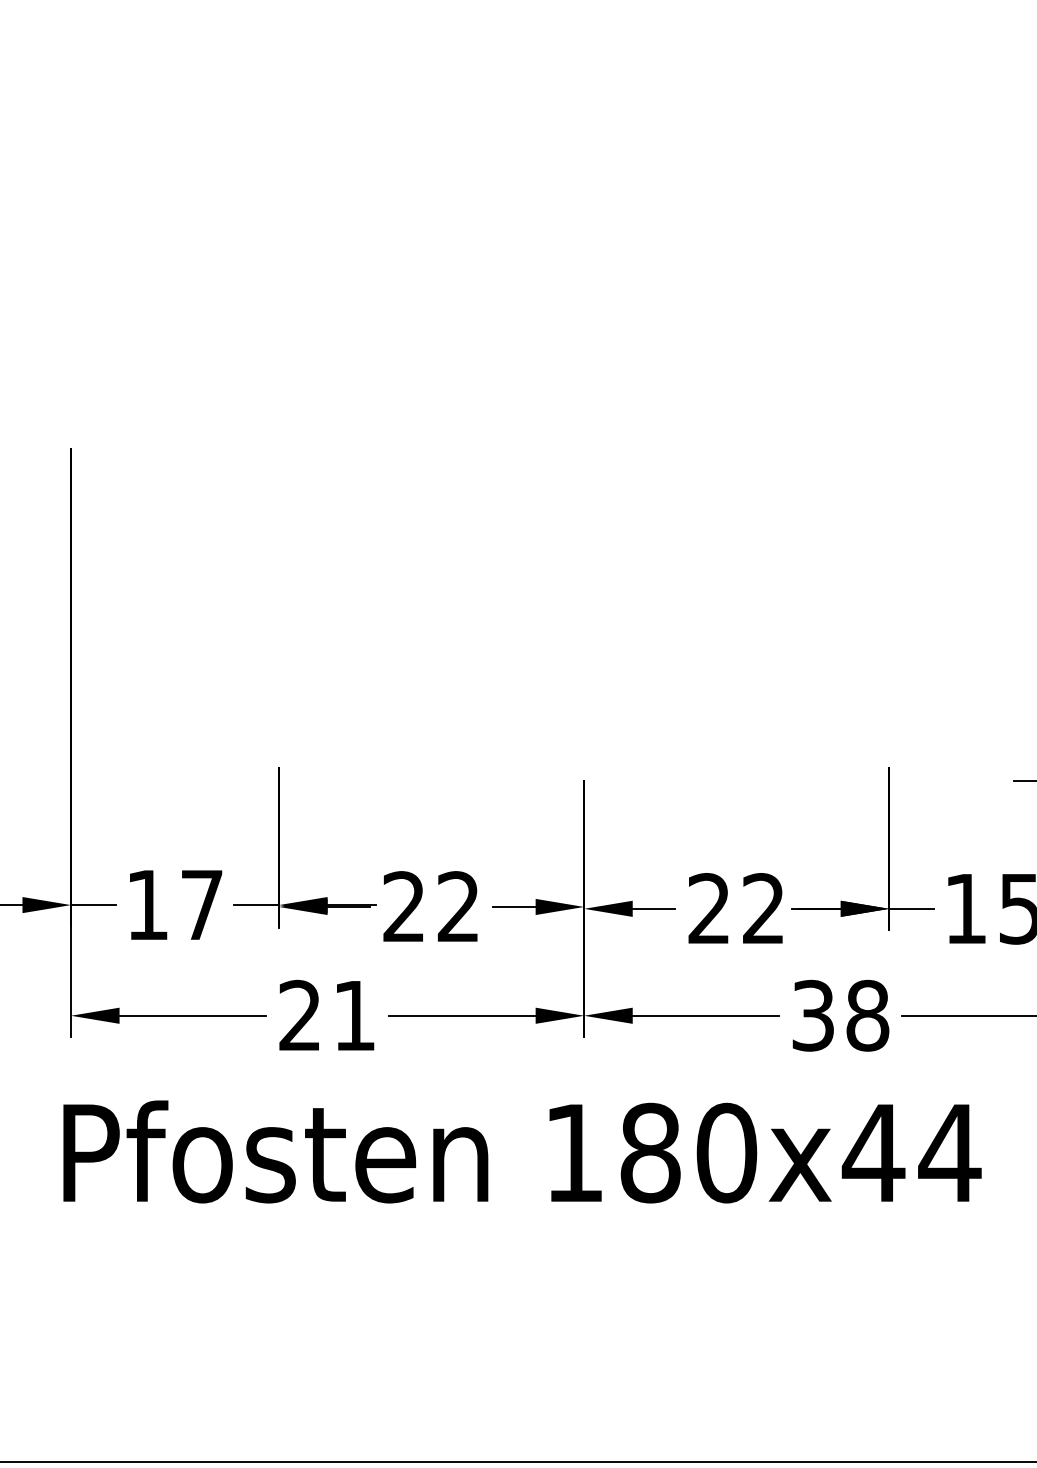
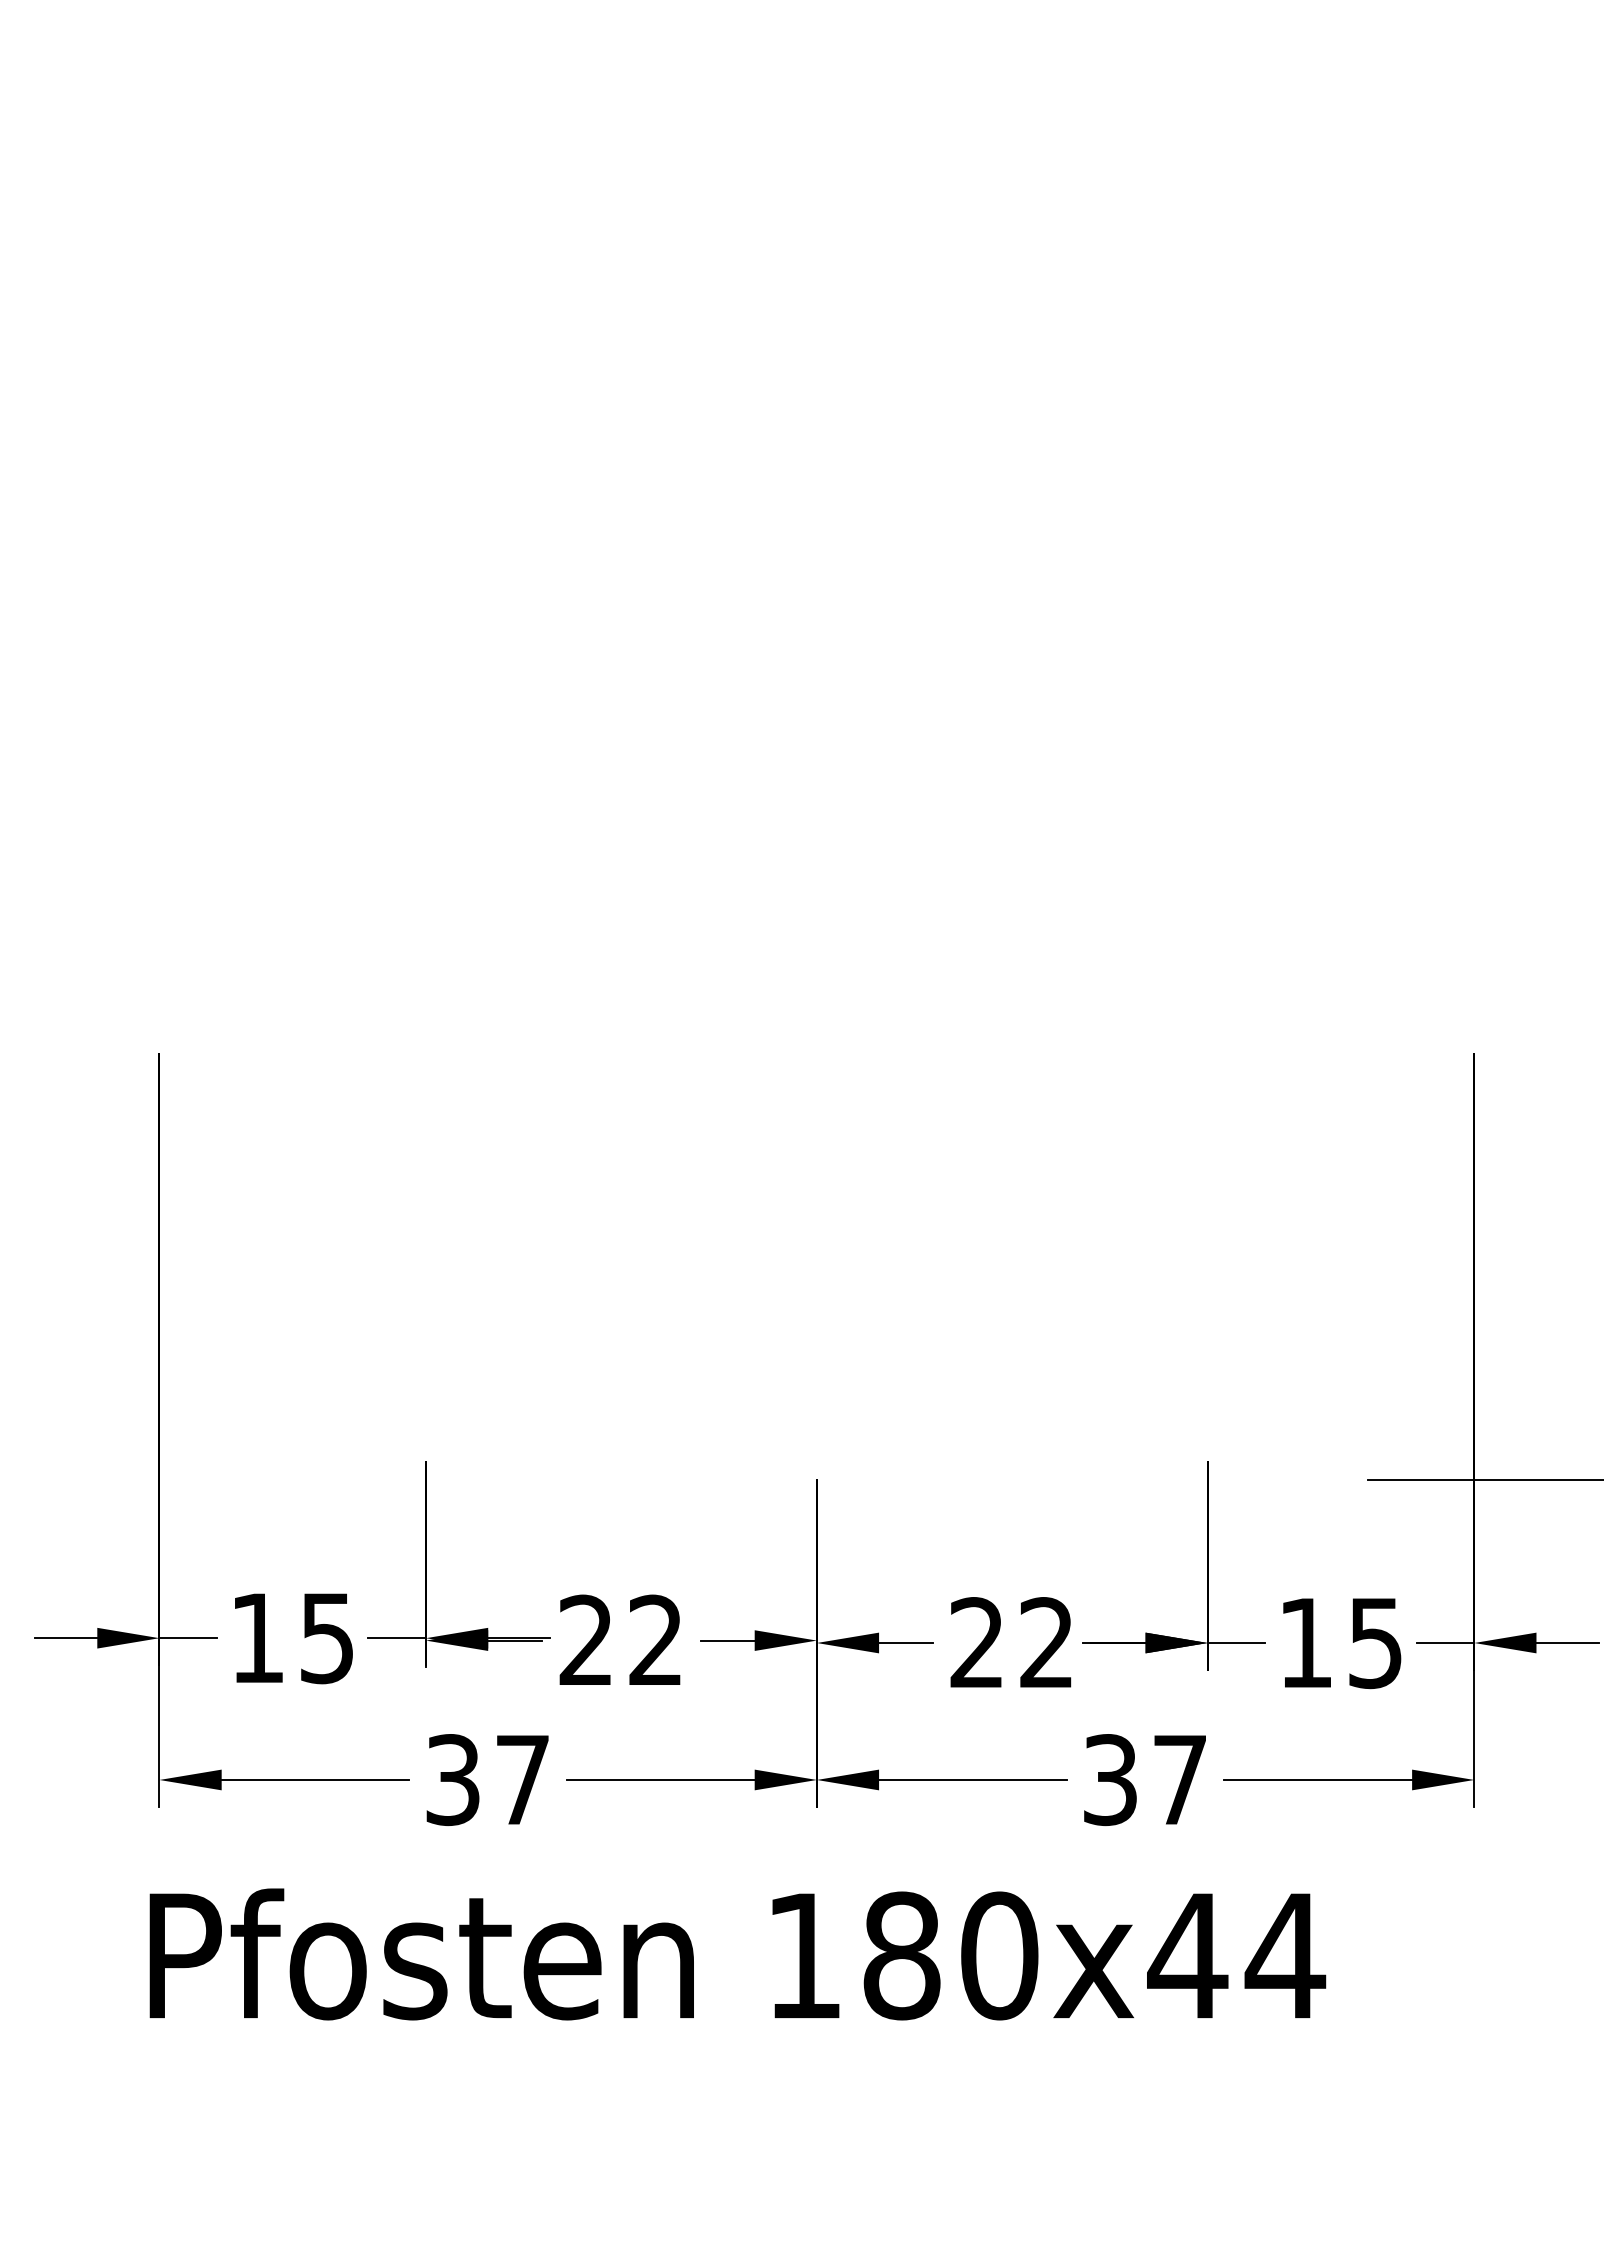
text: (202, 905) -> (327, 1638), 17 -> 15
text: (327, 1016) -> (487, 1780), 21 -> 37
text: (868, 1016) -> (1180, 1780), 38 -> 37

